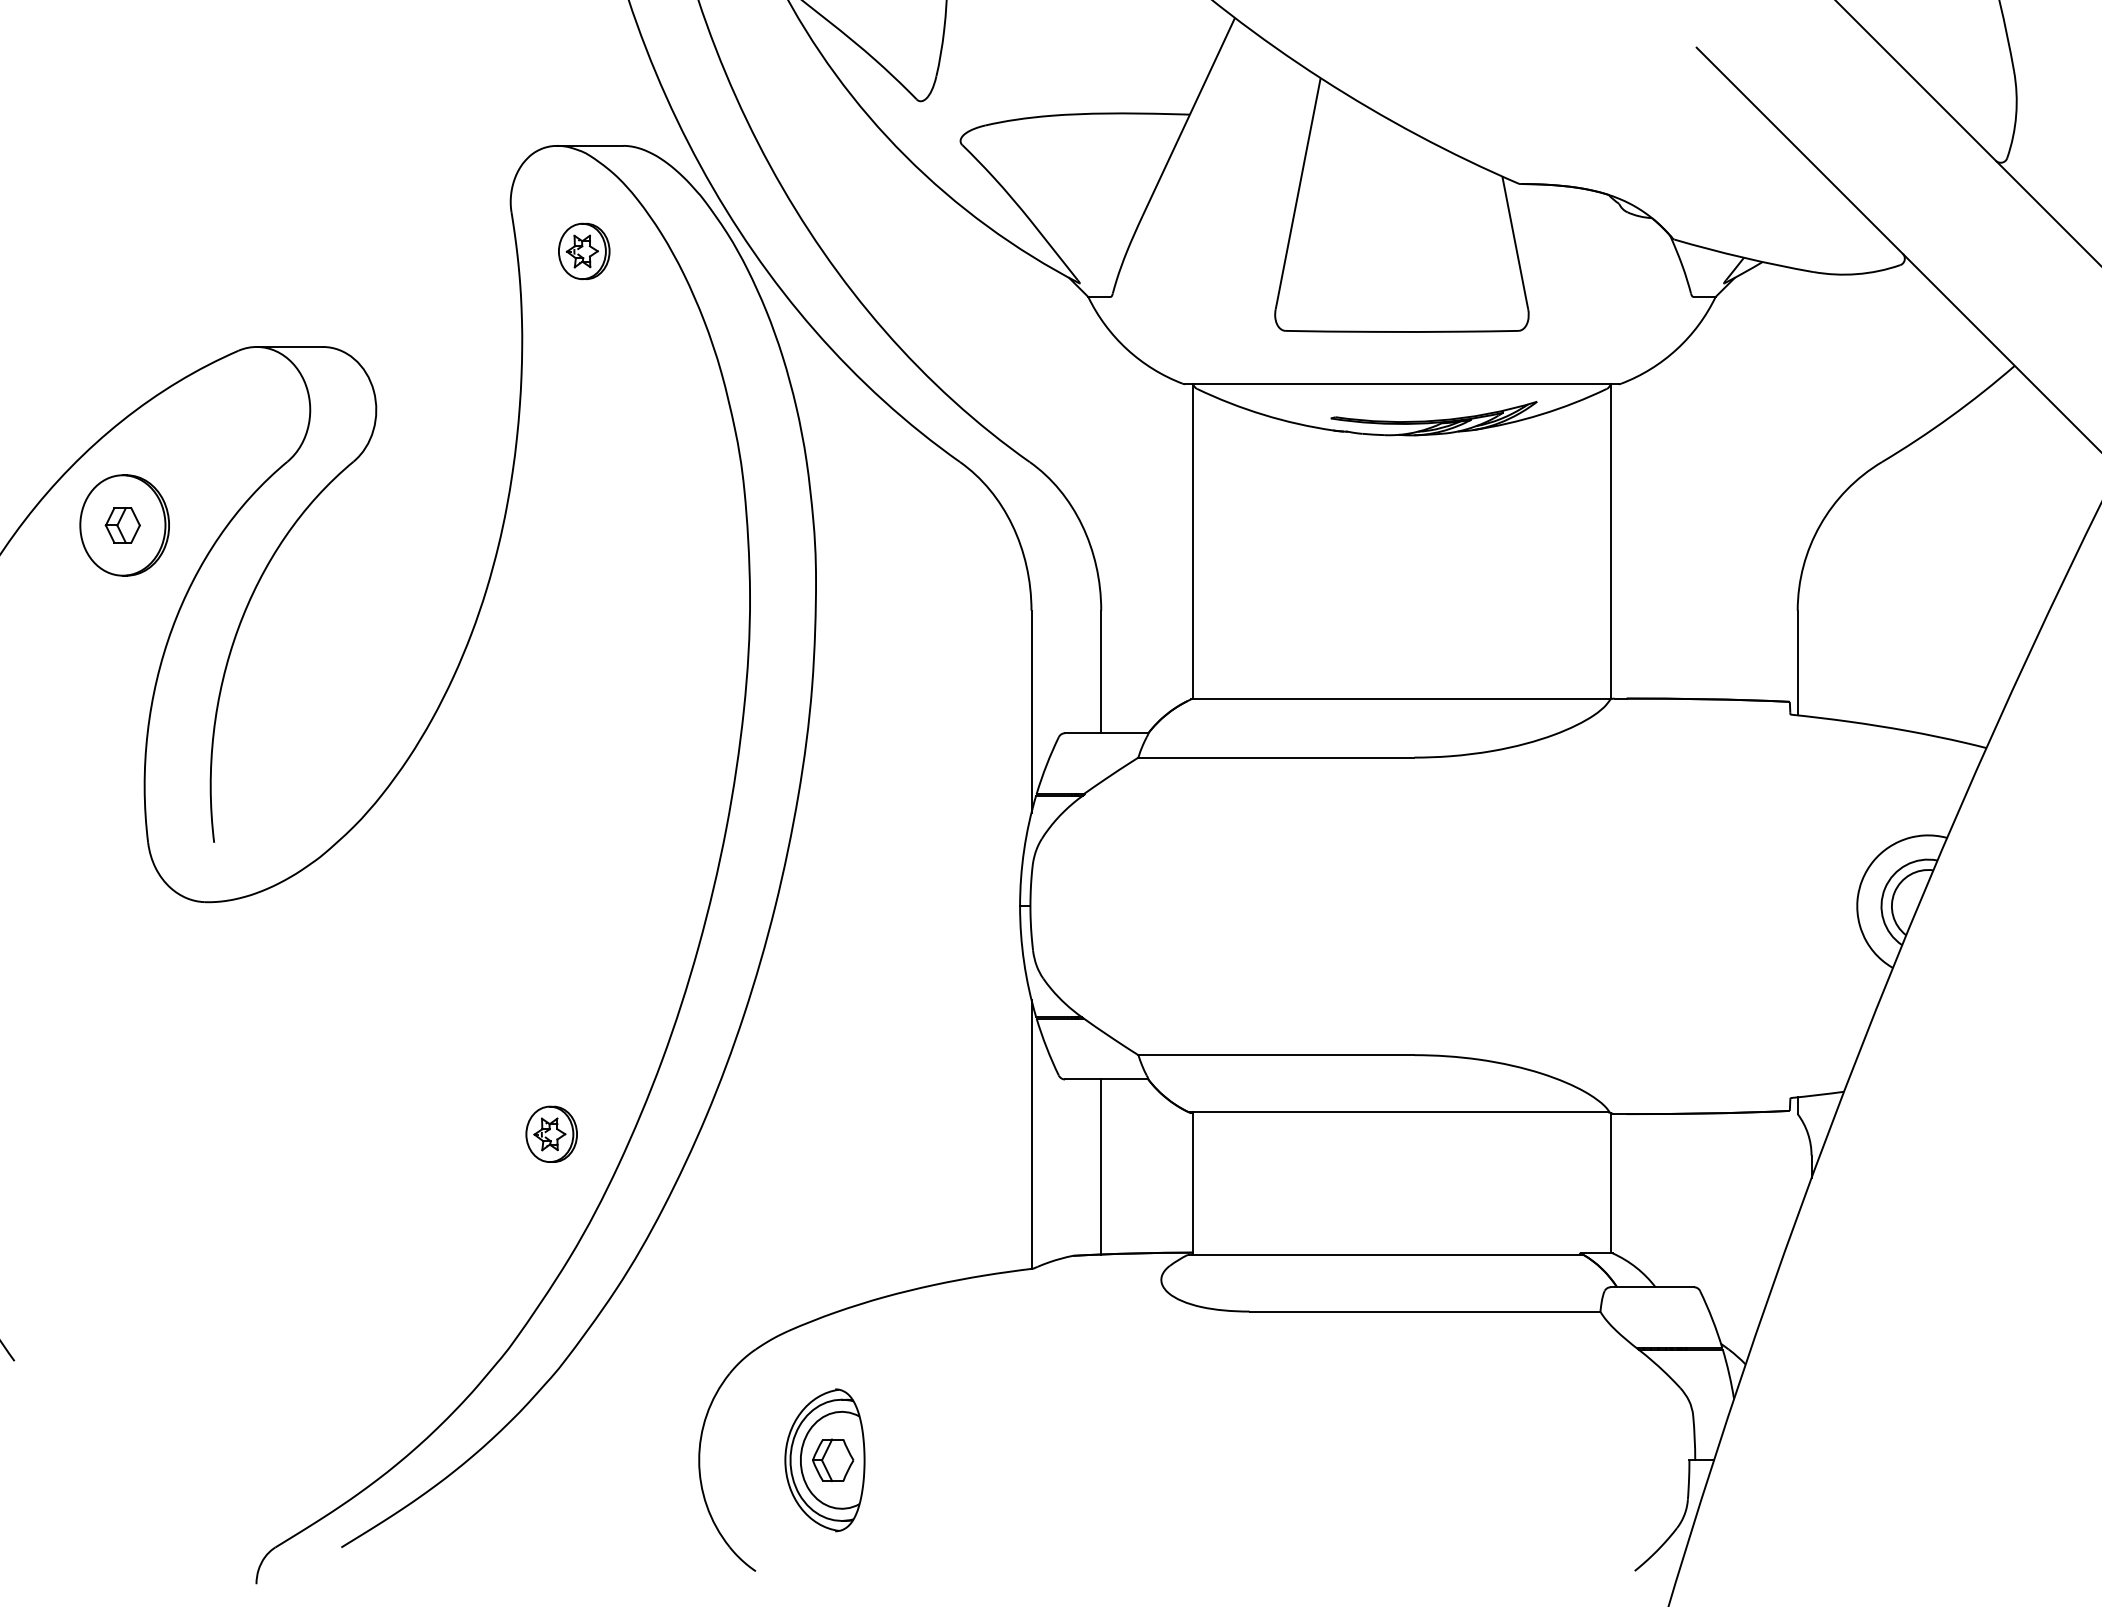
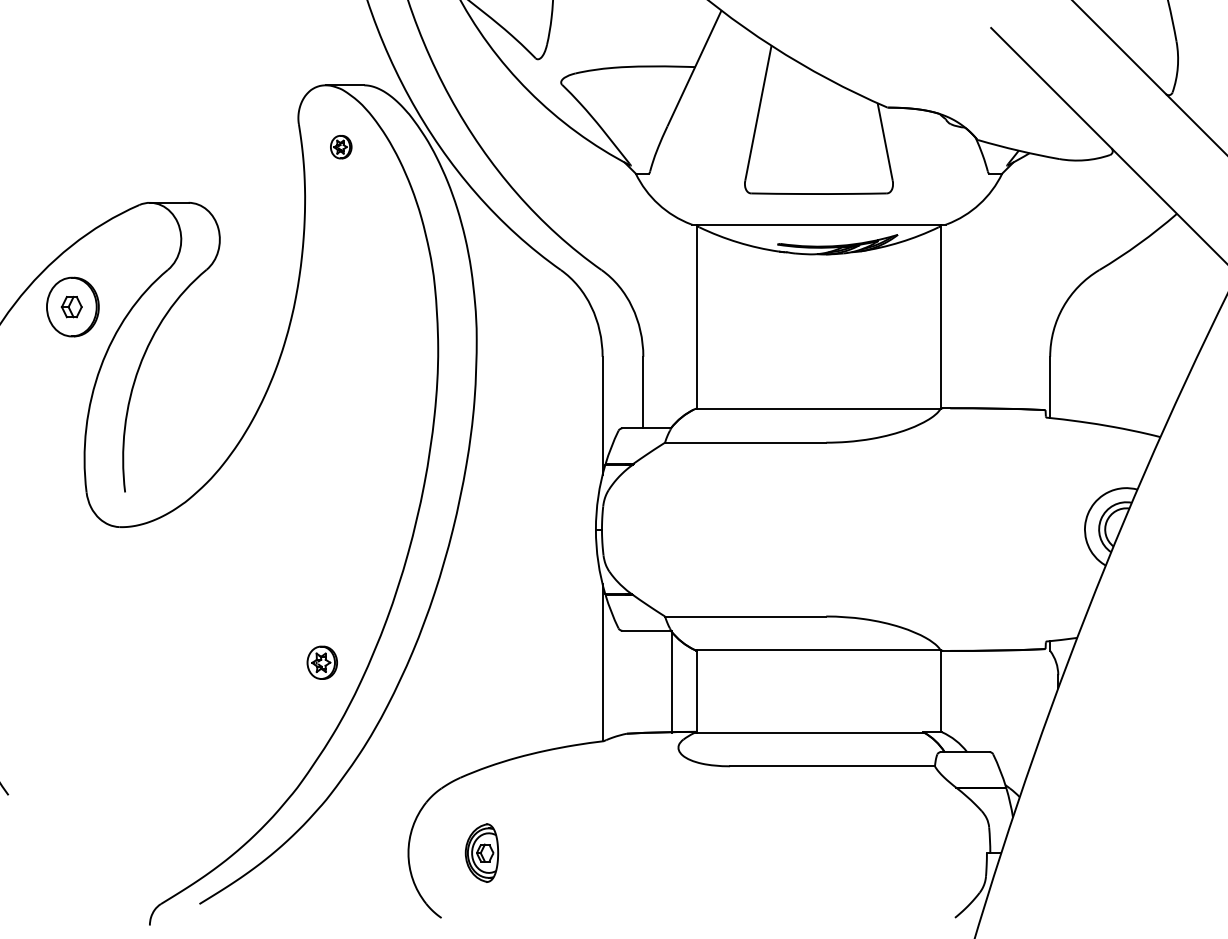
part: (582, 252) -> (340, 147), size x0.7
line: (1101, 1166) -> (672, 681), moved
part: (824, 1459) -> (481, 852), size x0.7

